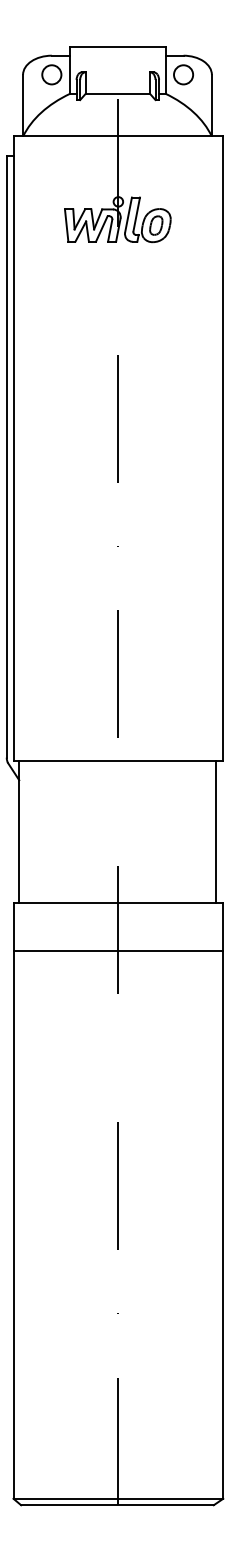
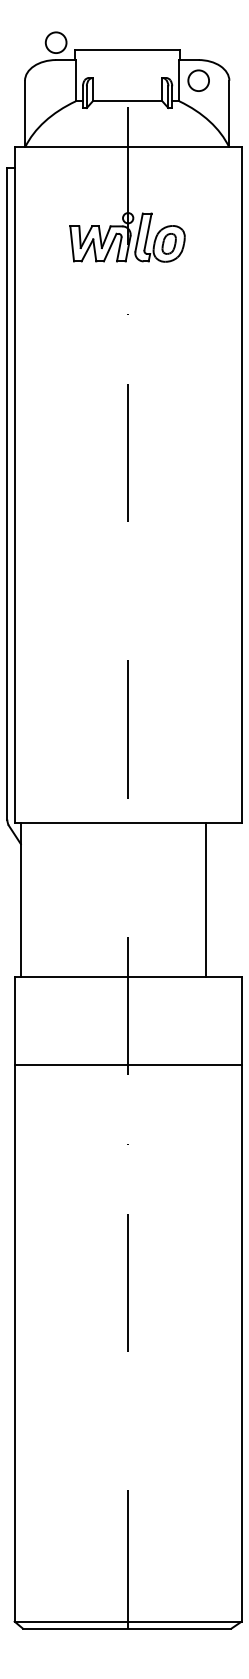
circle: (51, 74) -> (55, 42), moved
line: (215, 832) -> (206, 900), moved
line: (117, 950) -> (127, 1064), moved

